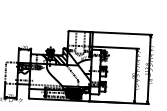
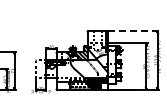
line: (122, 33) -> (133, 31), solid -> dashed

